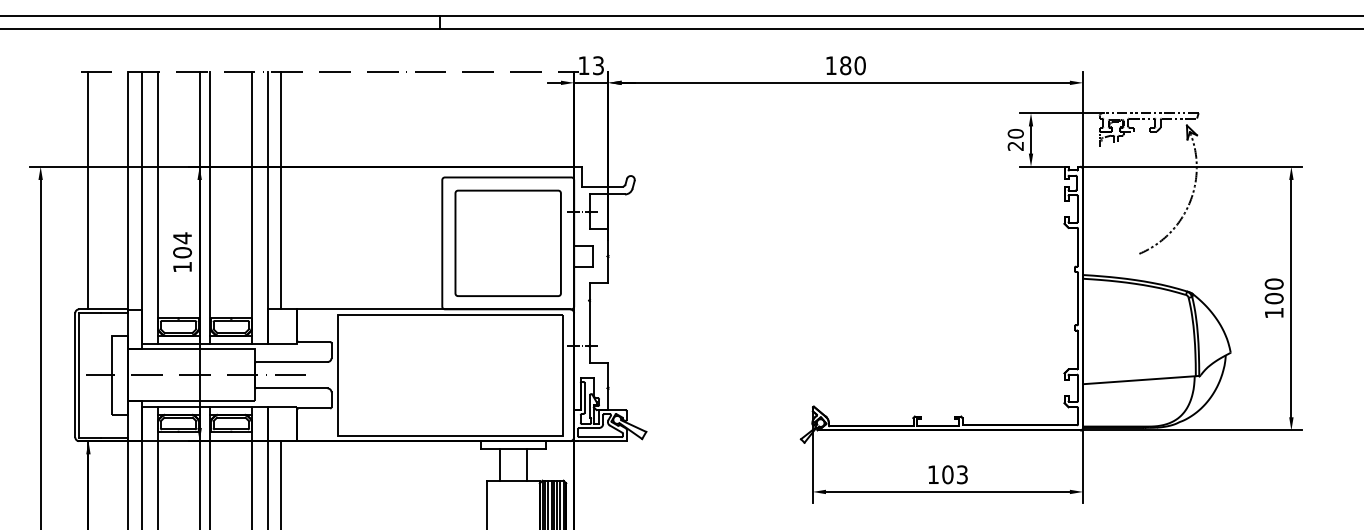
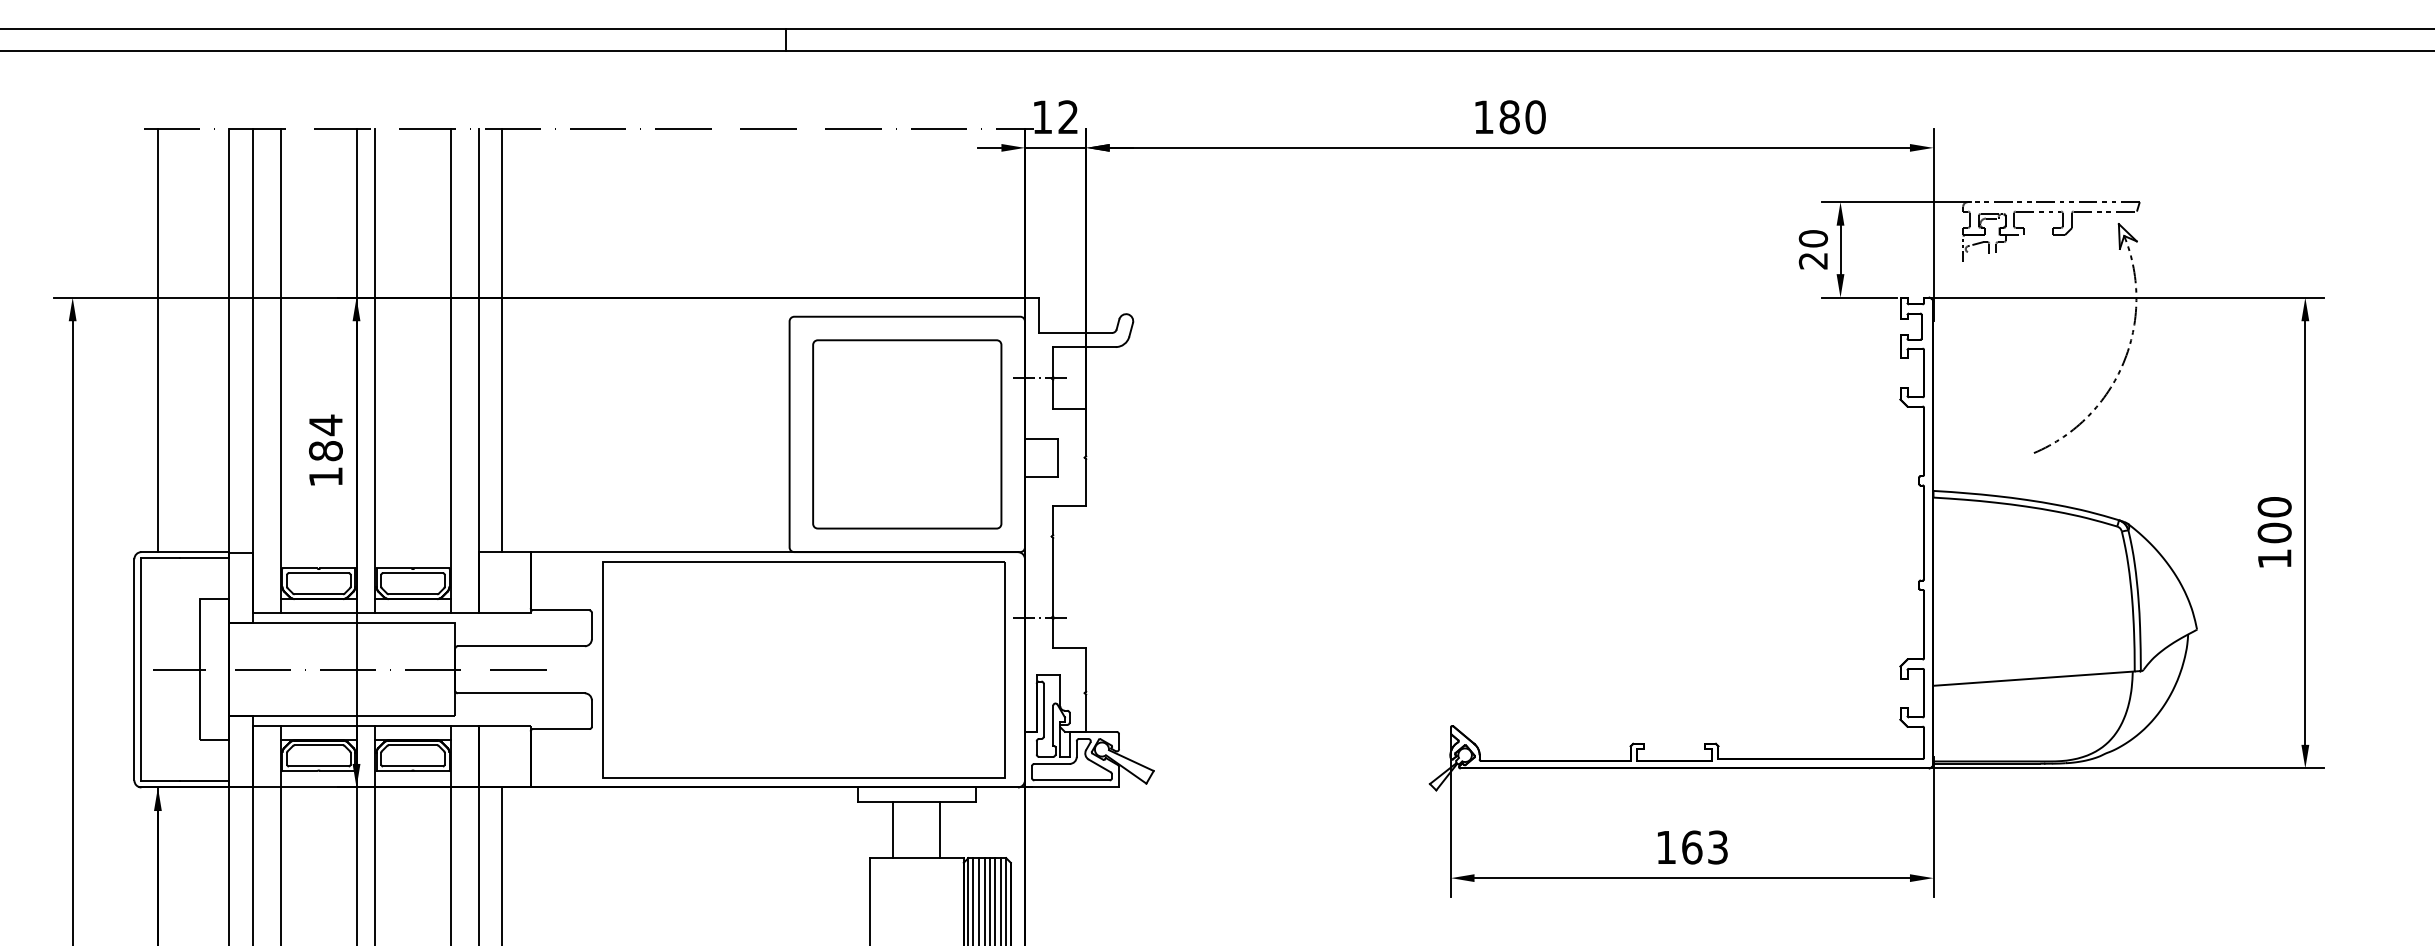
text: (598, 65) -> (1068, 116), 13 -> 12
text: (182, 252) -> (325, 450), 104 -> 184
text: (947, 474) -> (1691, 846), 103 -> 163

